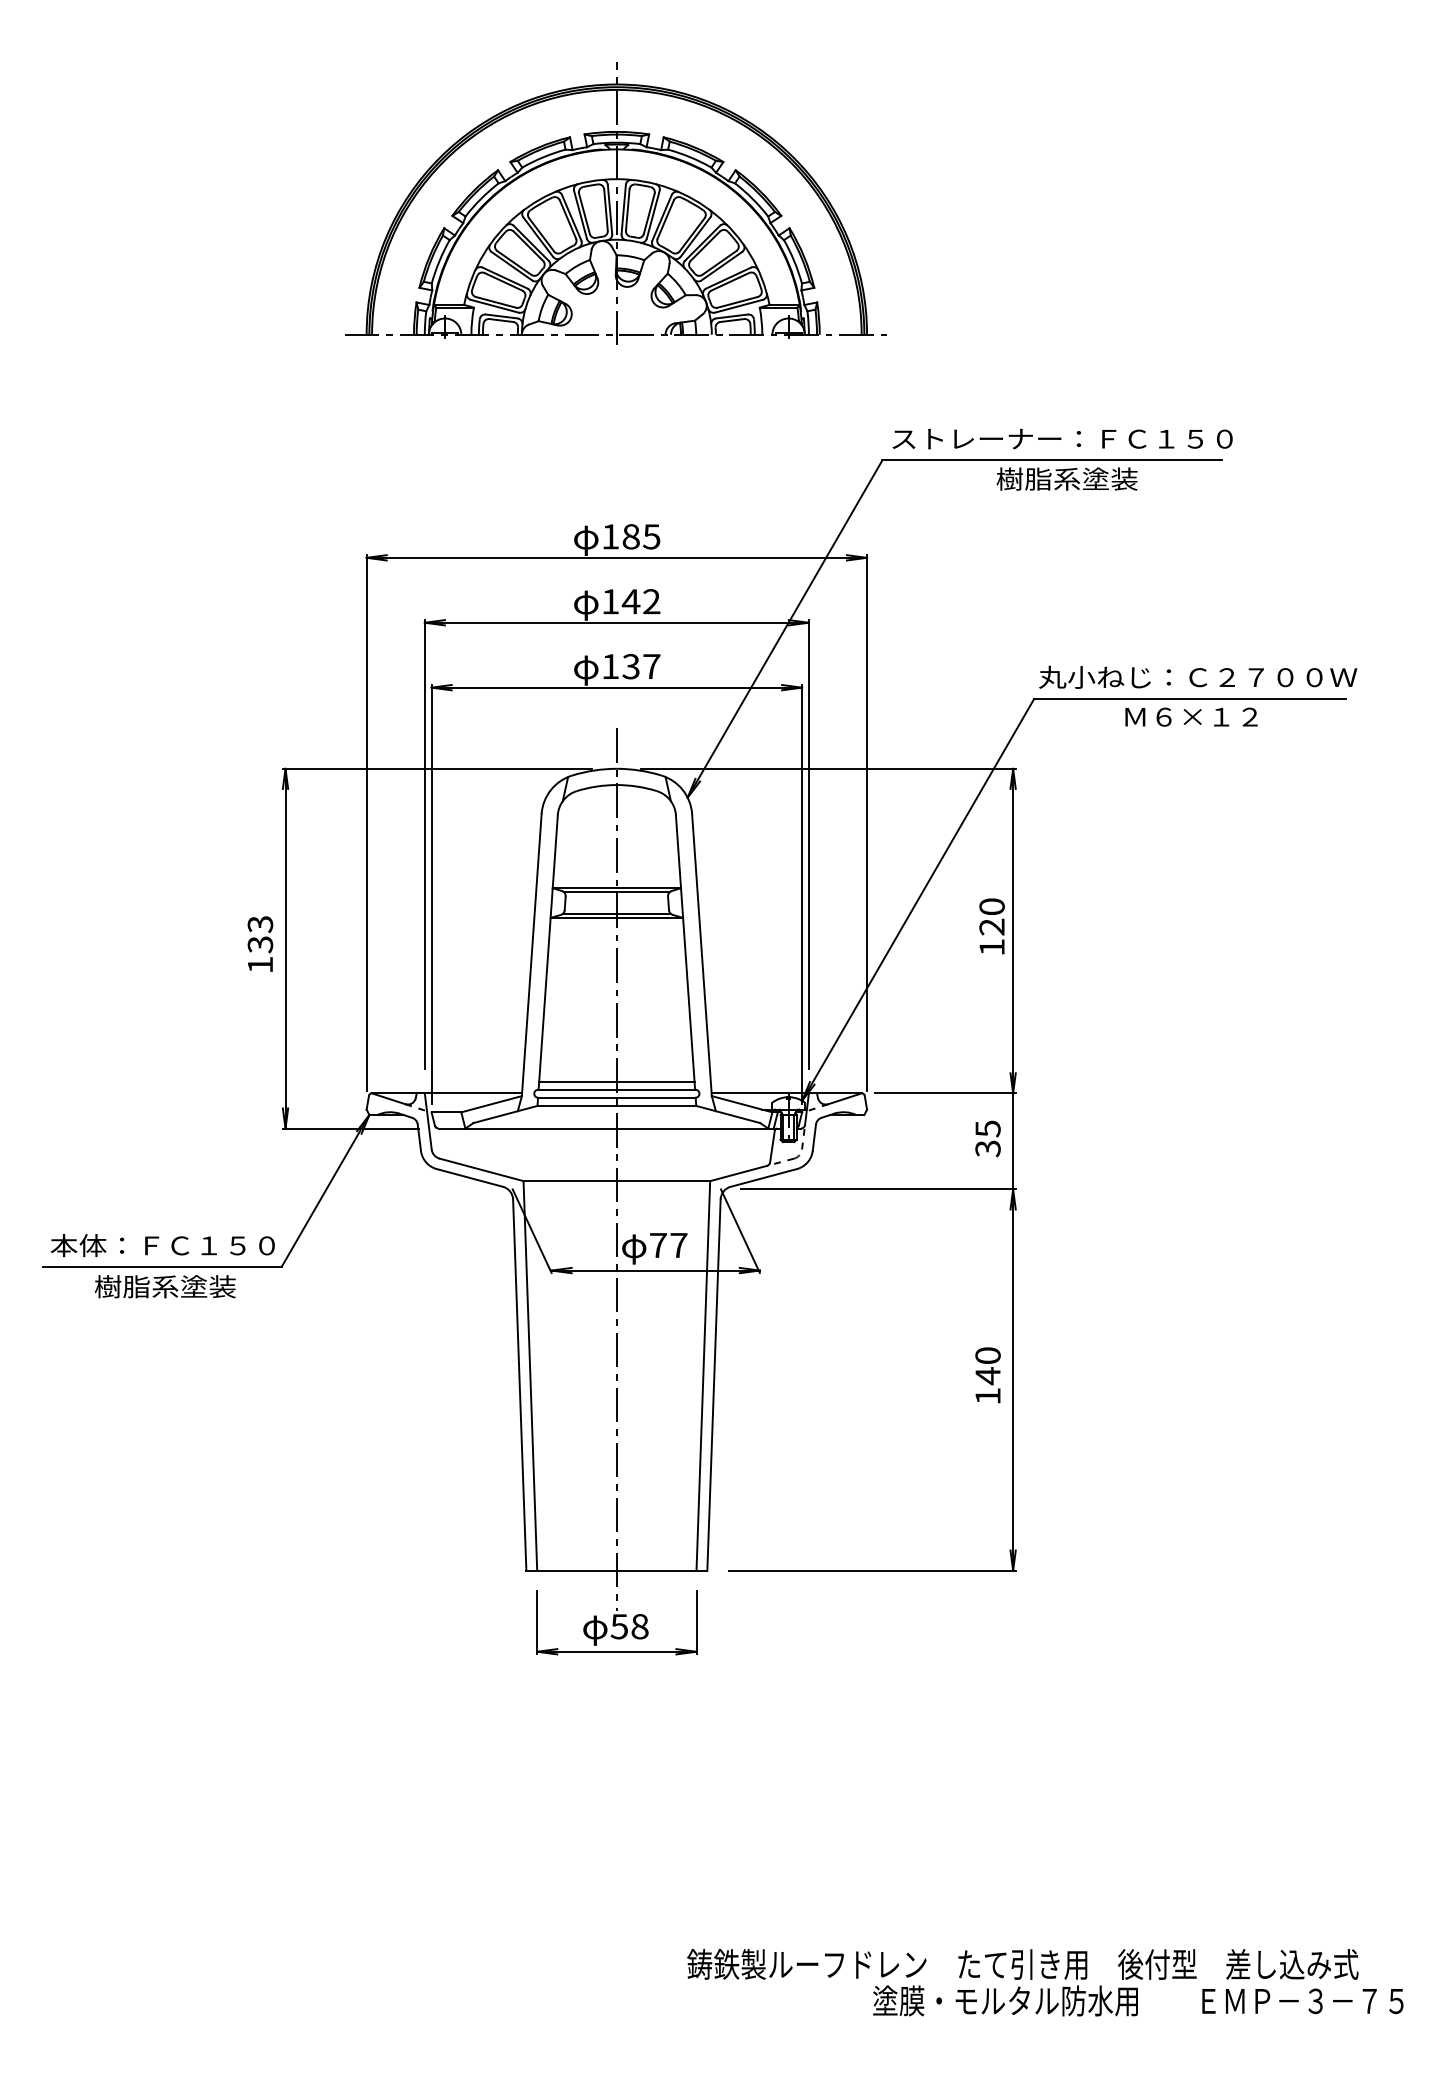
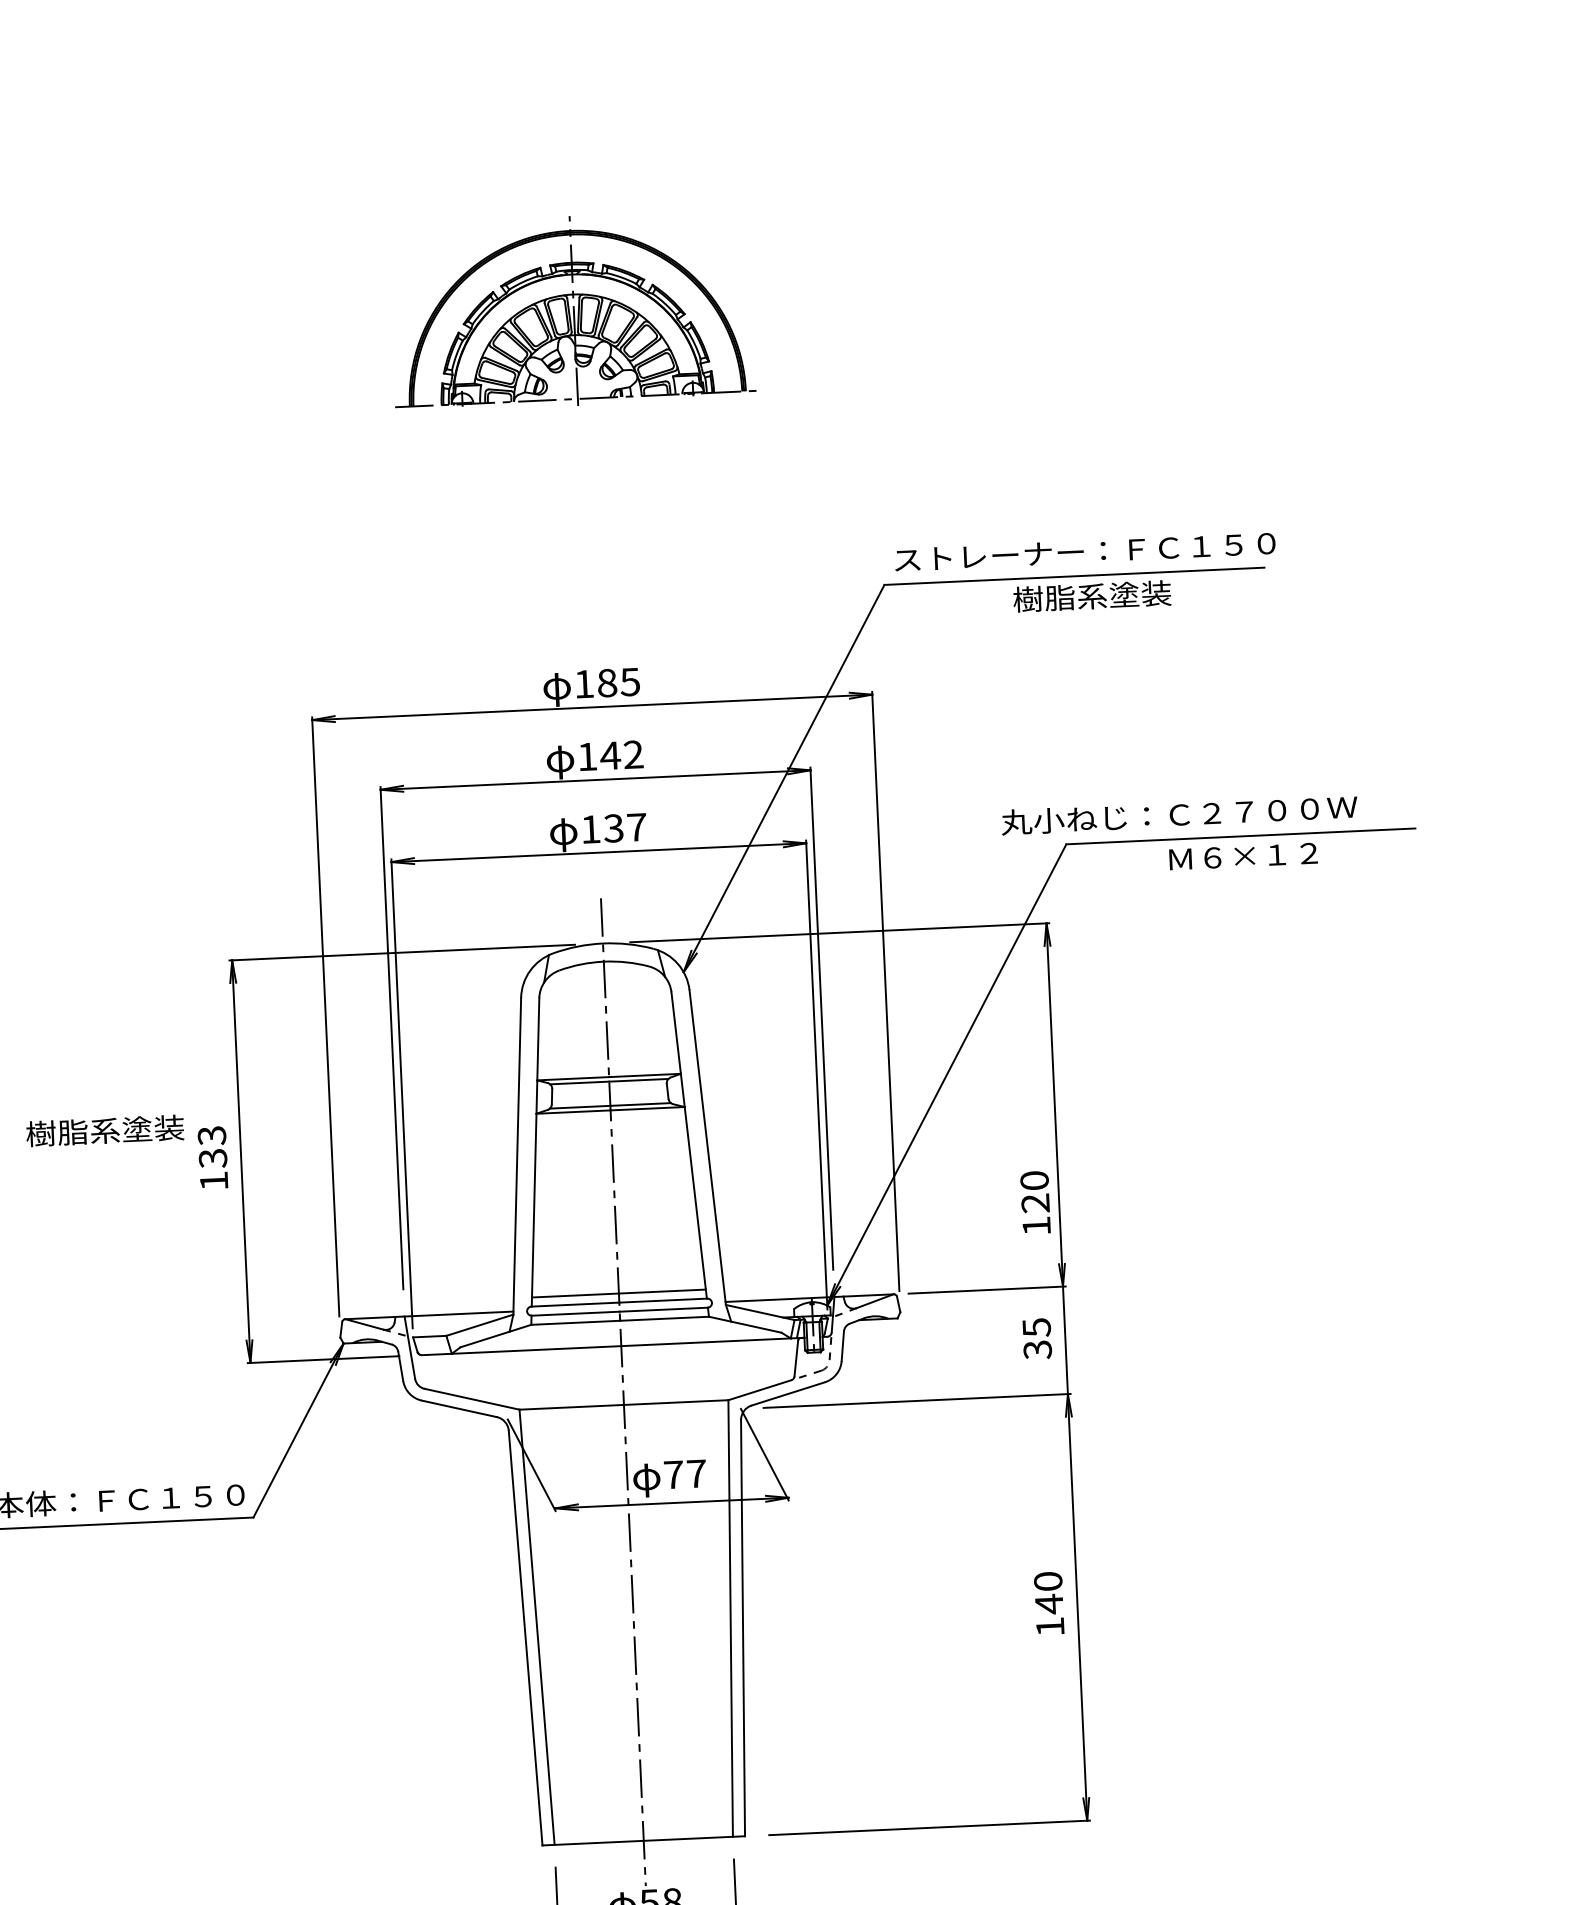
part: (615, 203) -> (572, 310), size x0.6
text: (1198, 676) -> (1179, 813), moved
text: (991, 926) -> (1034, 1202), moved
text: (165, 1286) -> (105, 1130), moved

